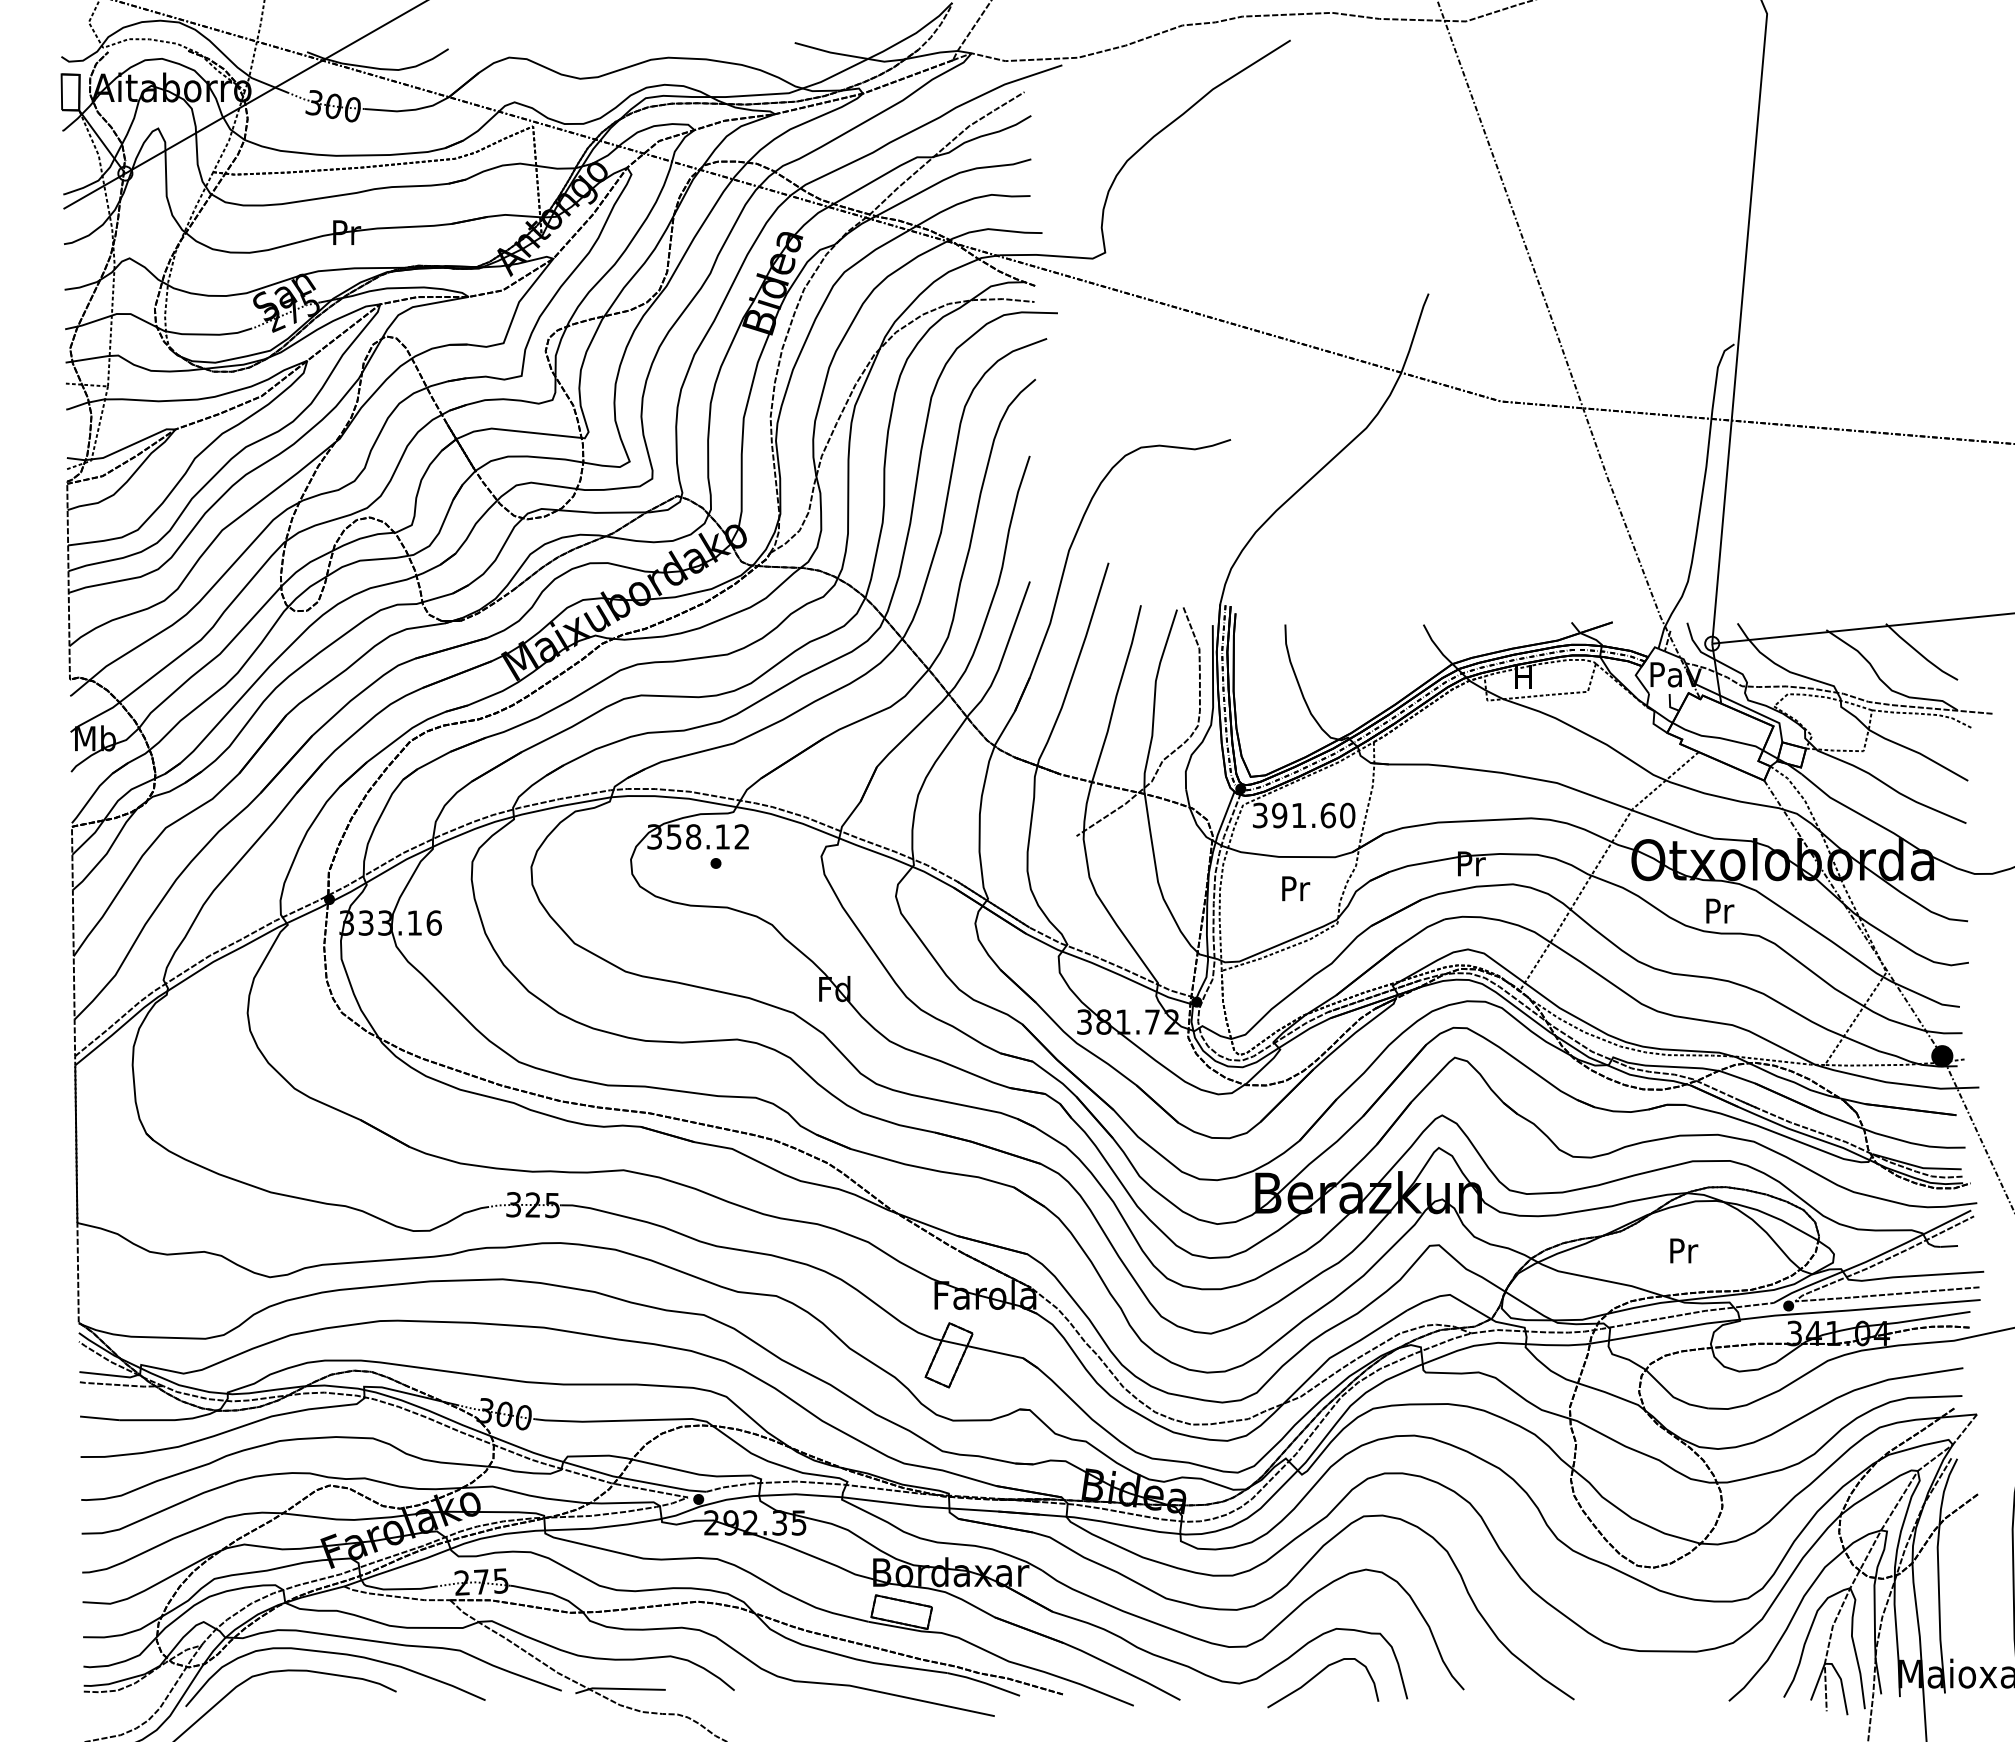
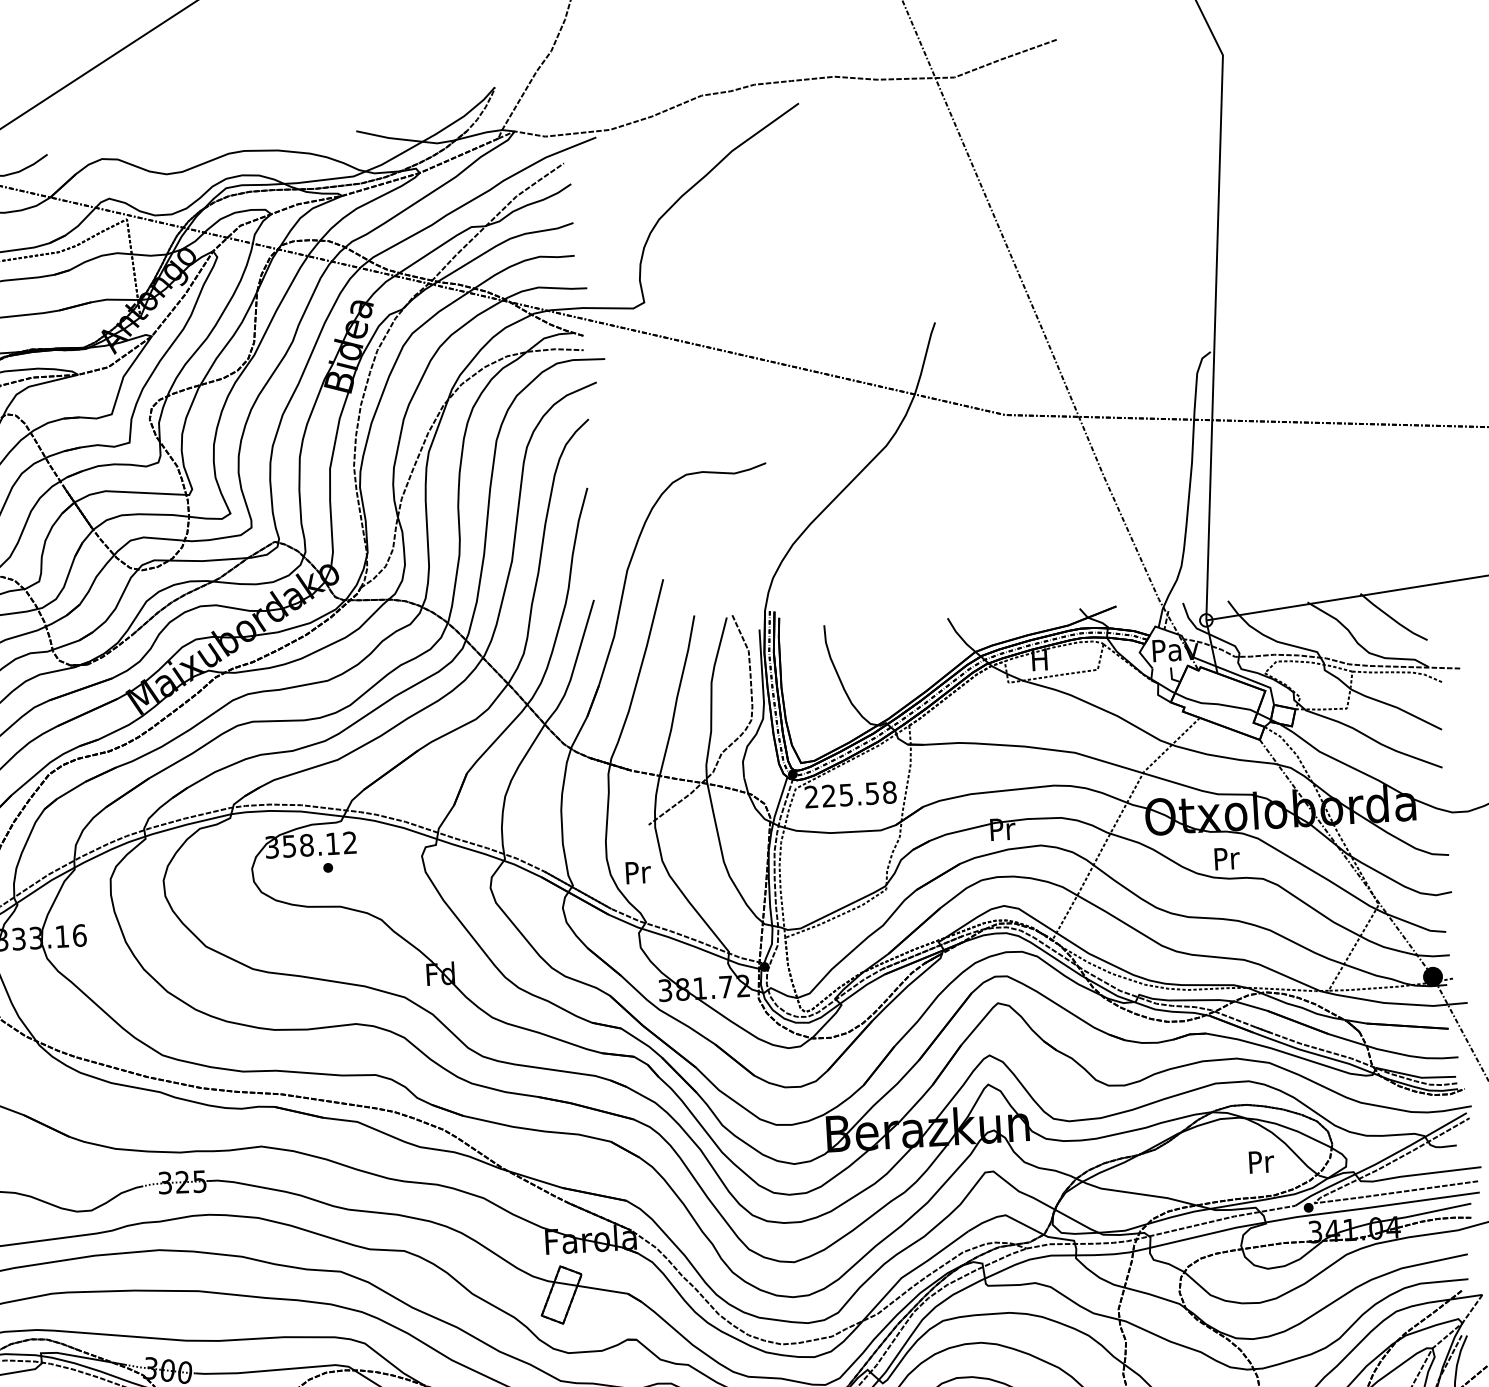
text: (1303, 815) -> (850, 794), 391.60 -> 225.58
text: (1296, 888) -> (638, 872), moved
text: (1684, 1250) -> (1261, 1161), moved

